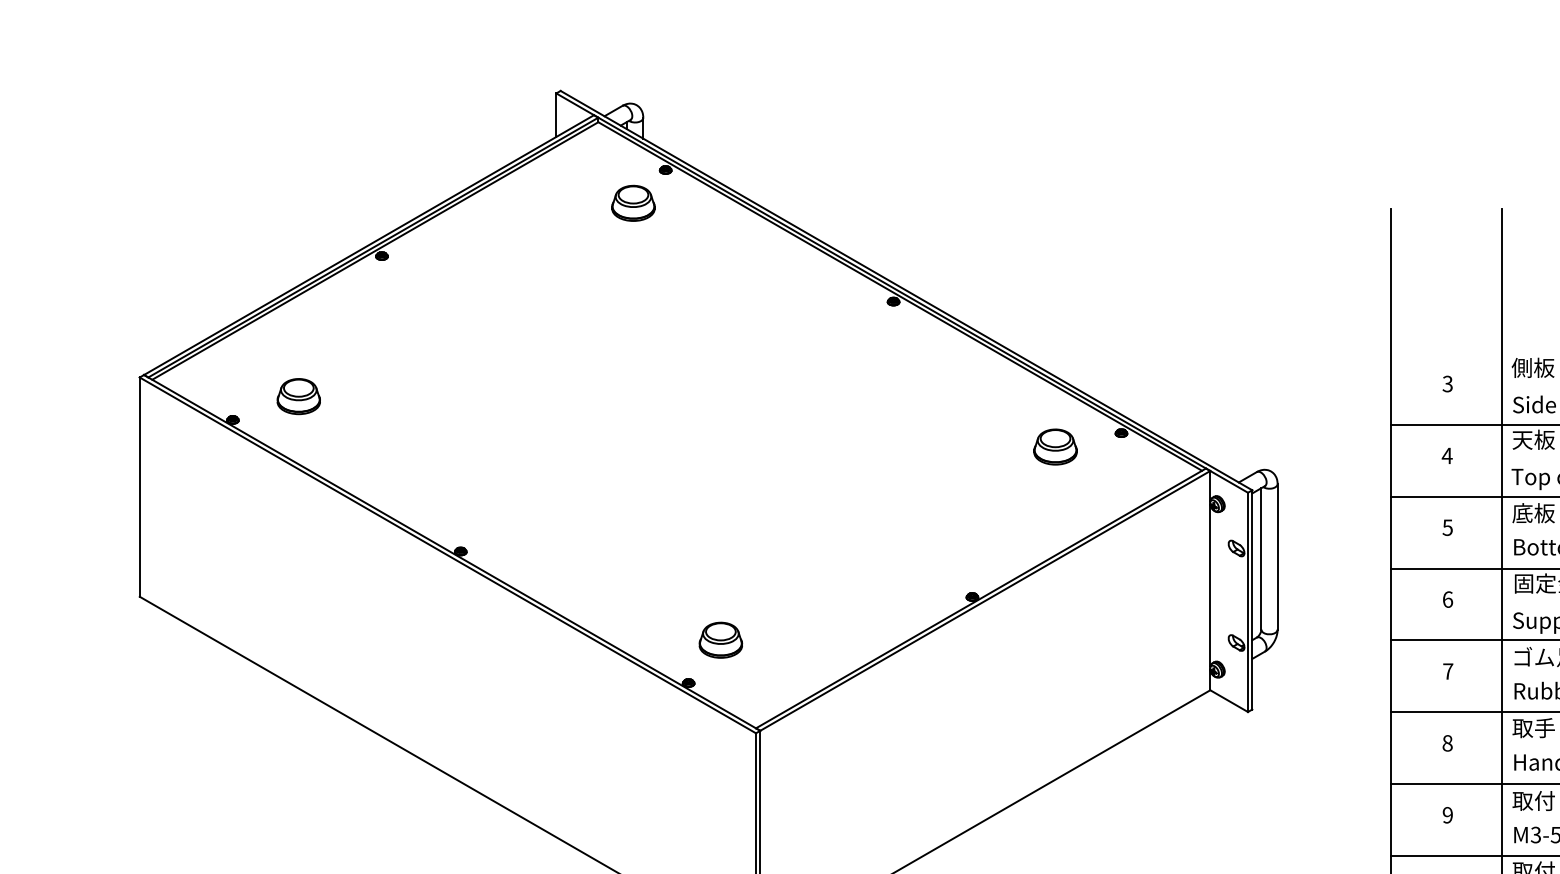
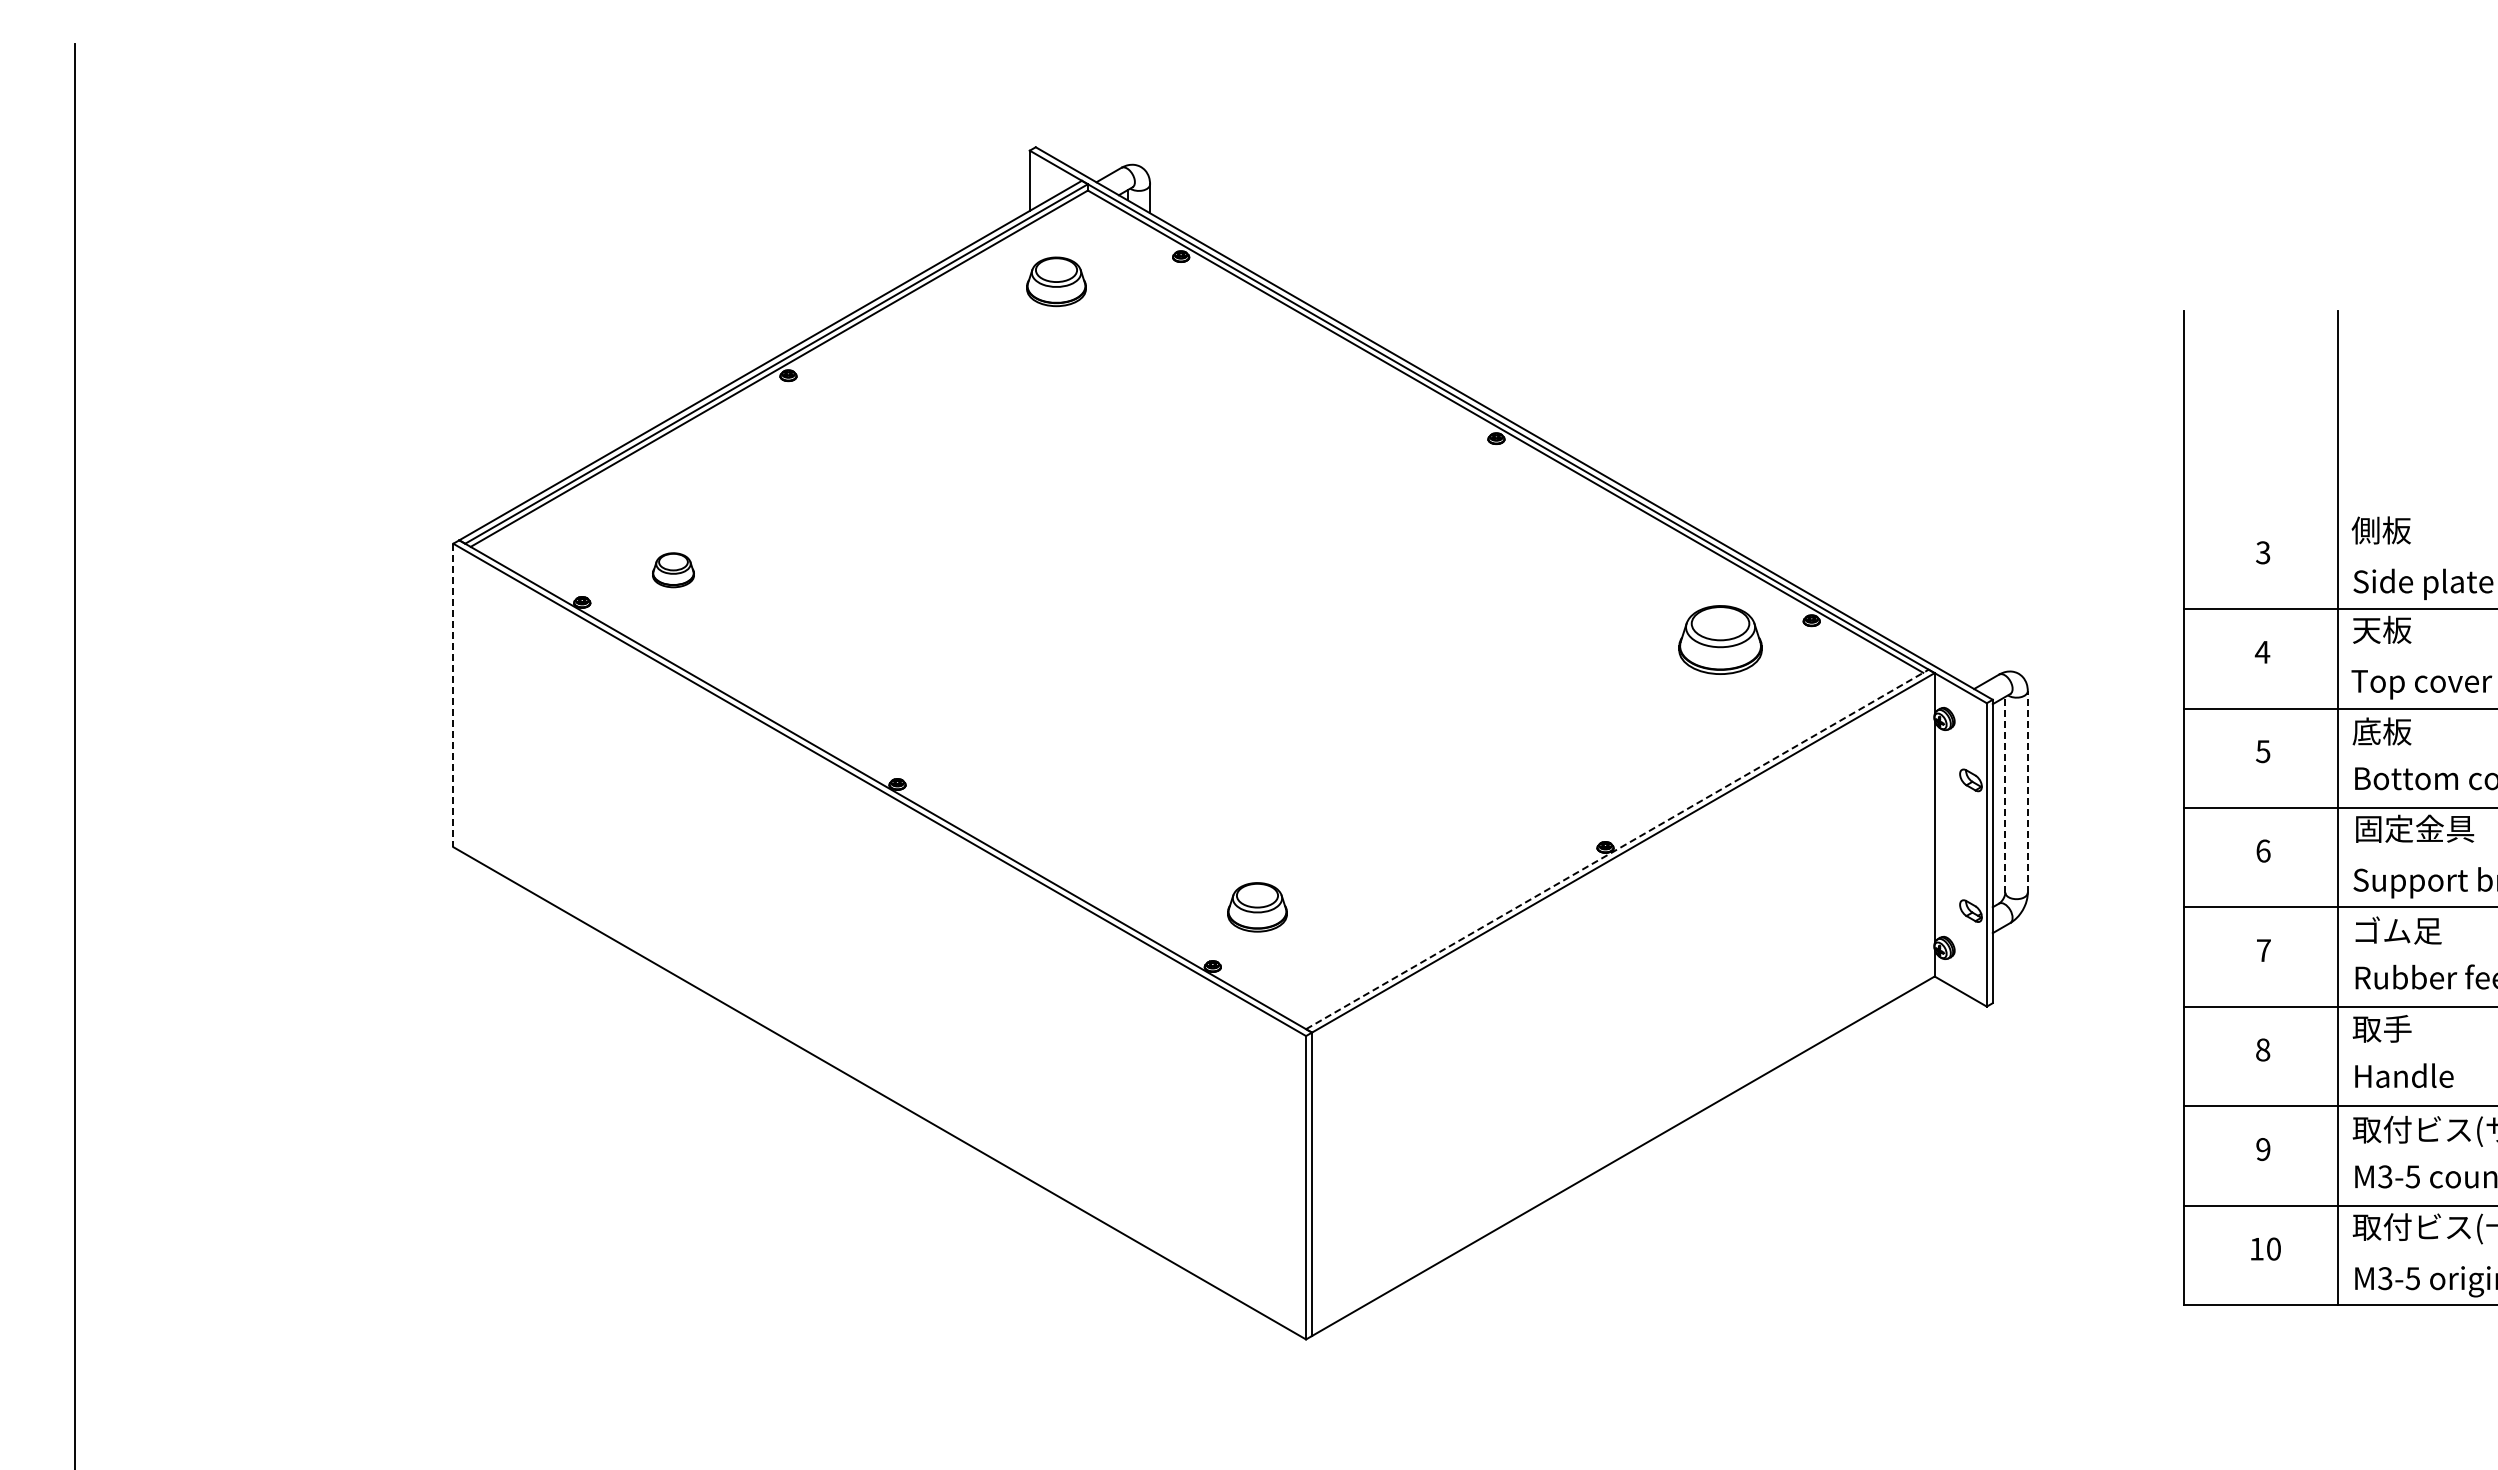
part: (633, 203) -> (1056, 281), moved
part: (298, 396) -> (673, 570), size x0.7
part: (1055, 446) -> (1720, 639), size x1.4
line: (139, 487) -> (453, 695), solid -> dashed
line: (1277, 556) -> (2027, 791), solid -> dashed
line: (1261, 558) -> (2005, 794), solid -> dashed
line: (981, 598) -> (1617, 849), solid -> dashed

